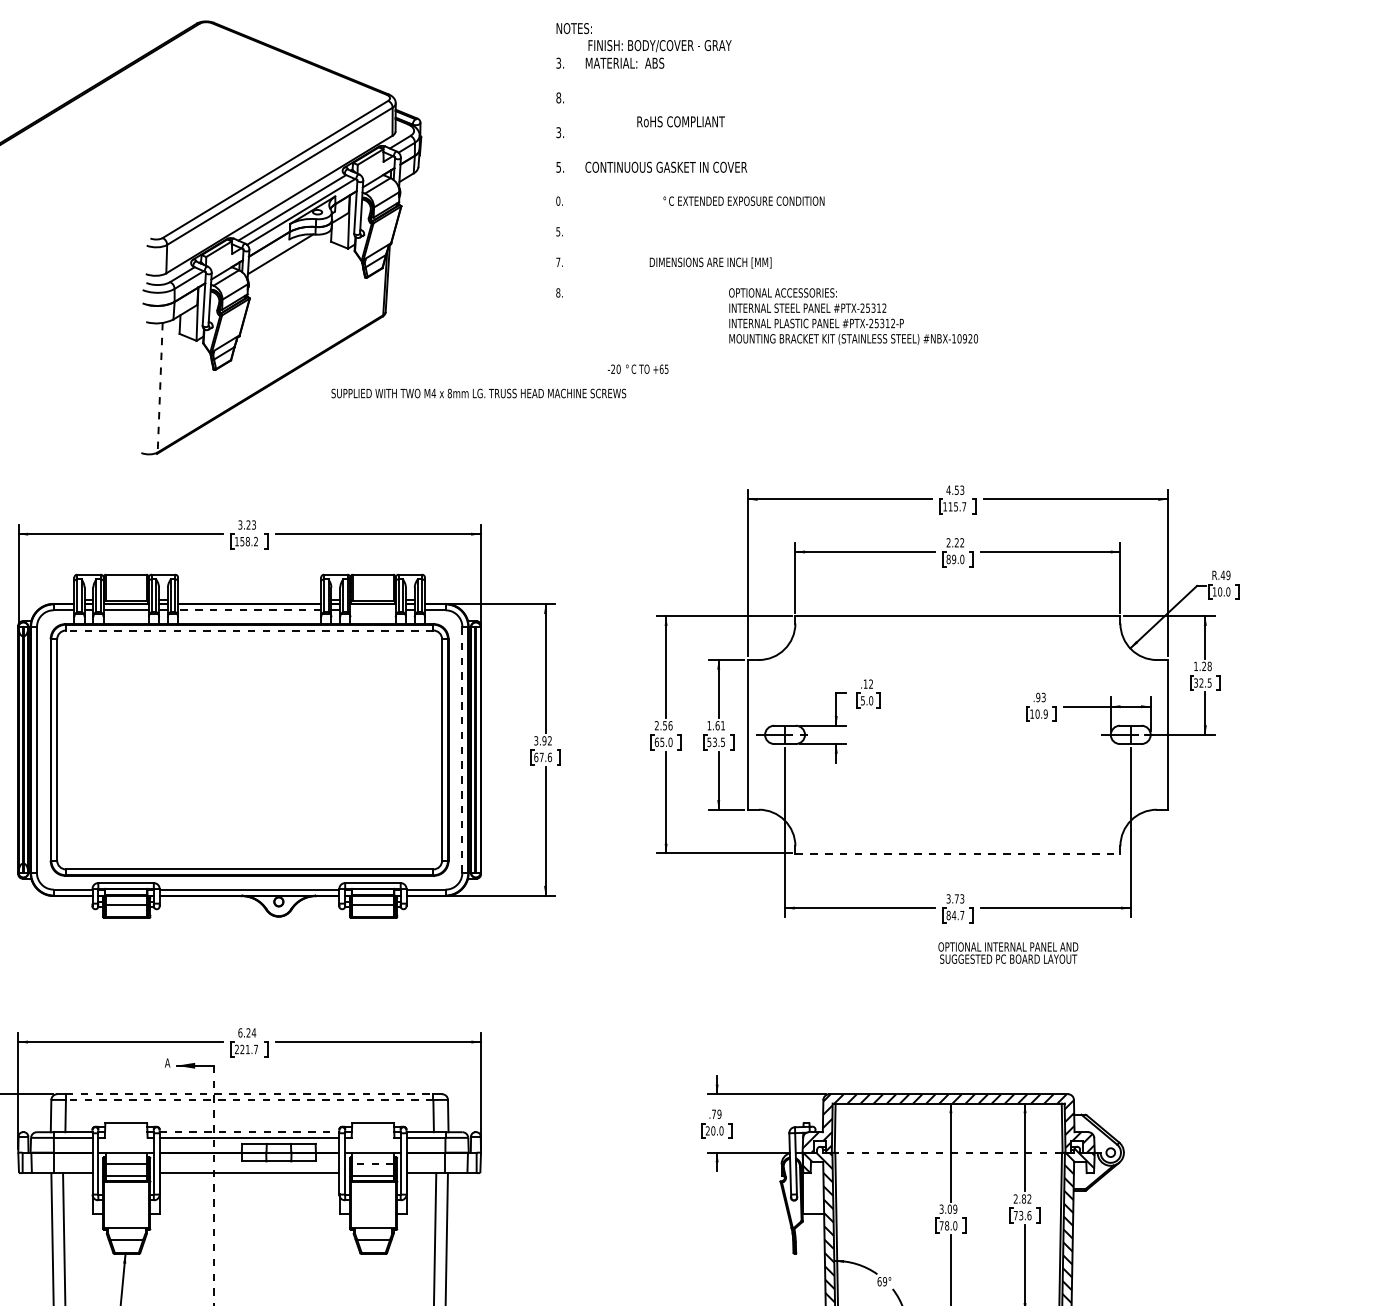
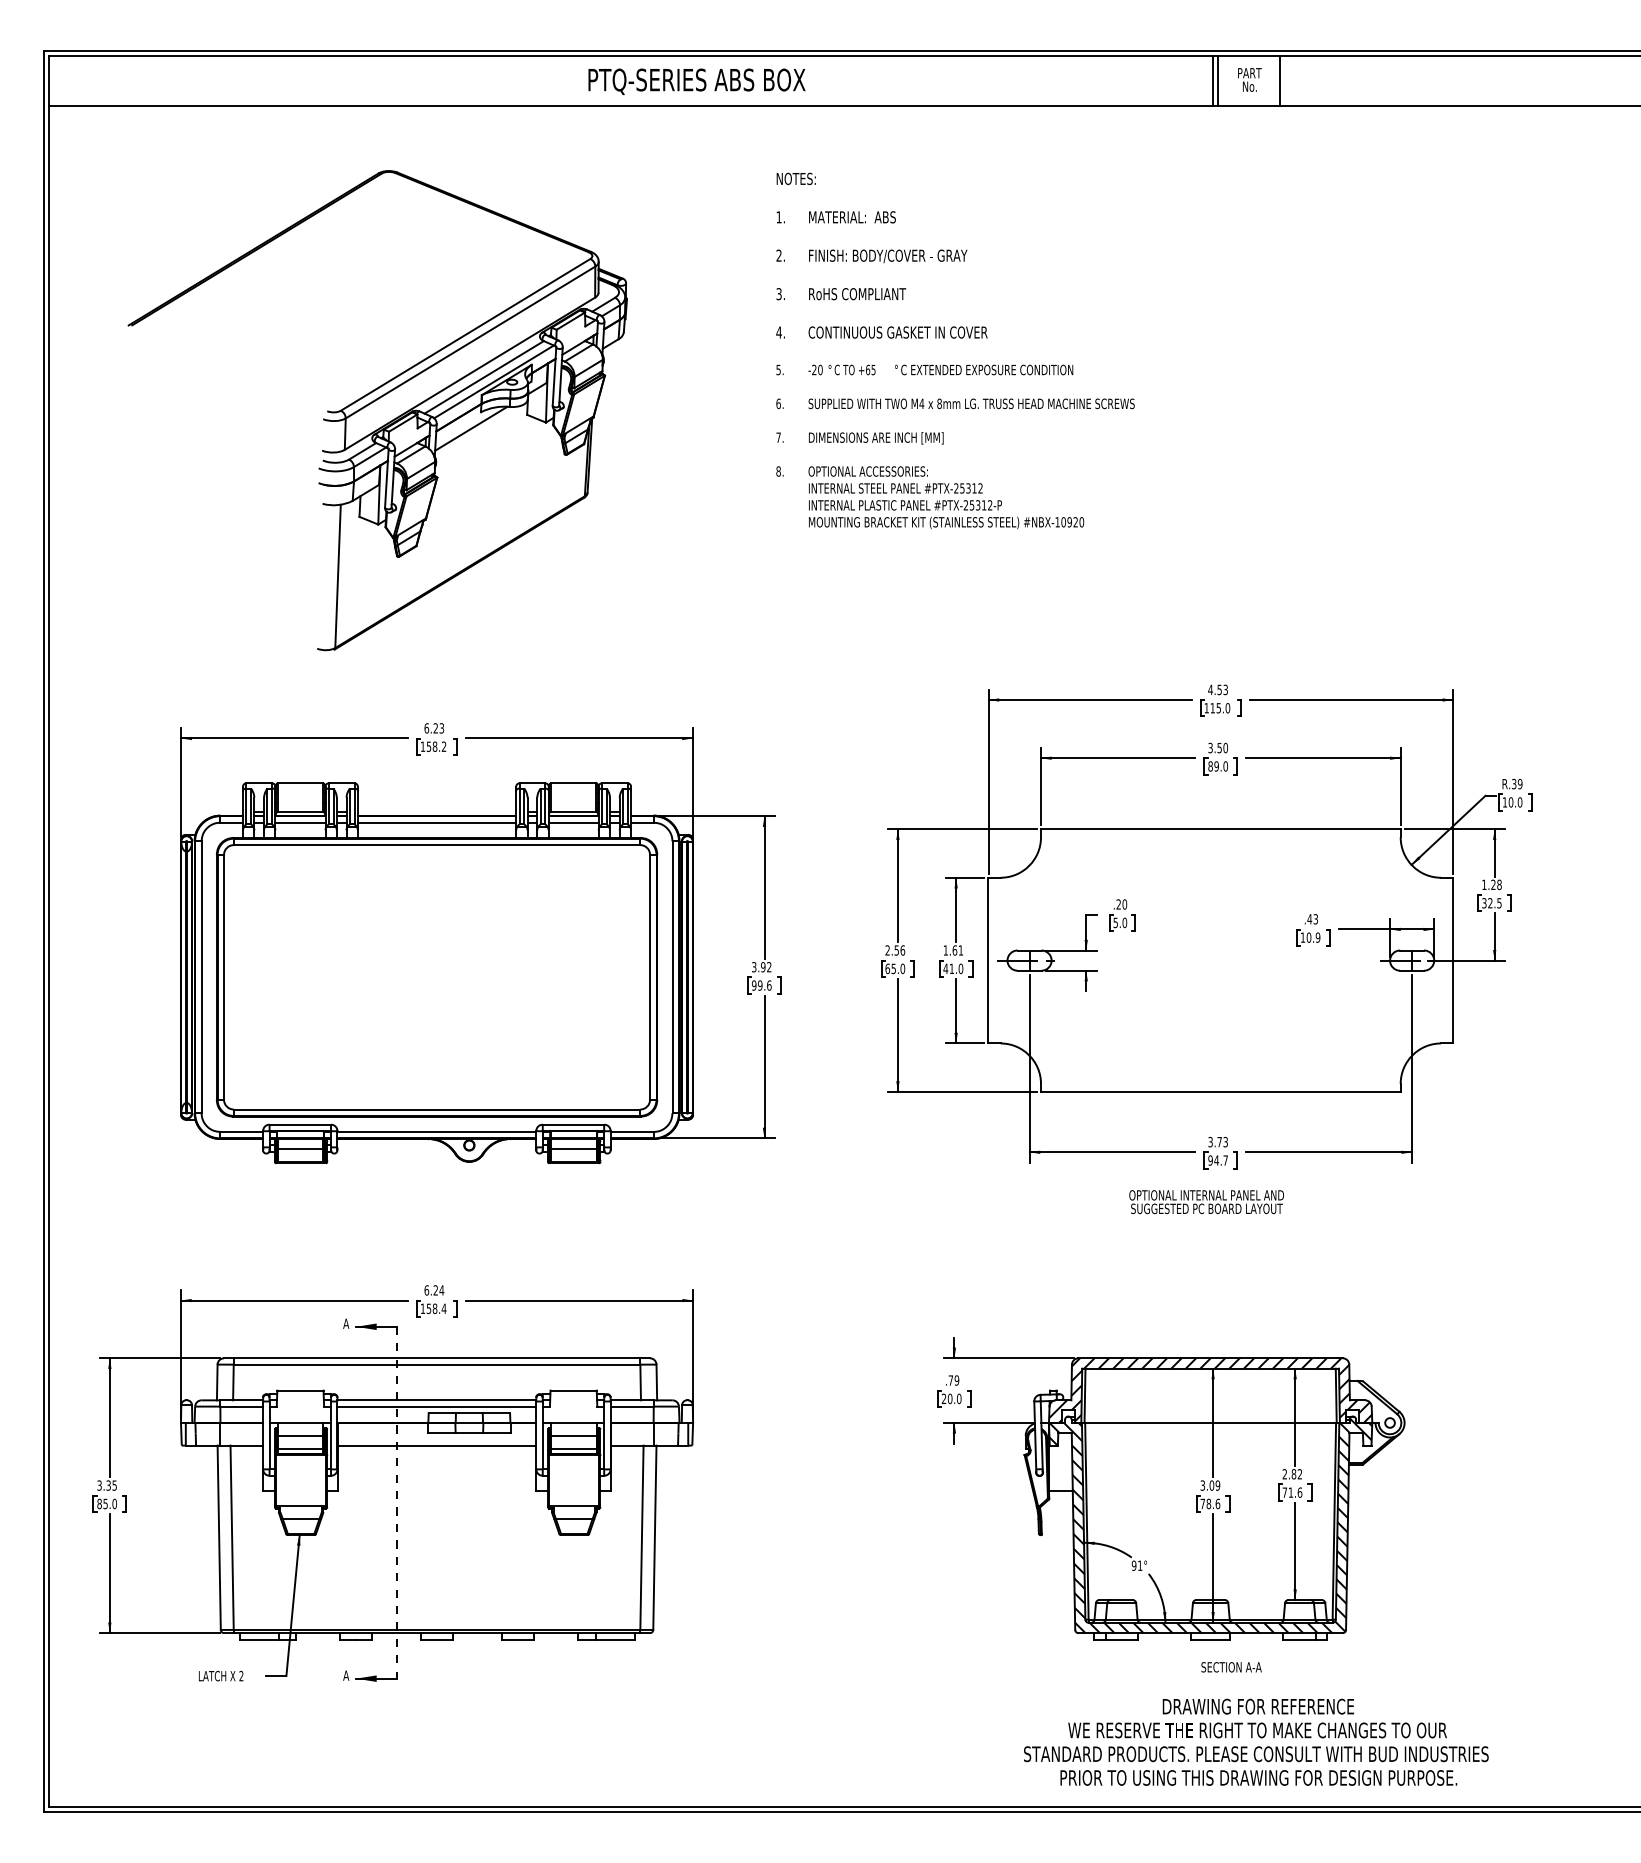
text: (660, 46) -> (888, 256), moved
text: (558, 63) -> (778, 217), 3. -> 1.
text: (558, 97) -> (778, 255), 8. -> 2.
text: (681, 122) -> (857, 294), moved
text: (558, 167) -> (778, 332), 5. -> 4.
text: (558, 200) -> (778, 369), 0. -> 5.
text: (558, 231) -> (778, 403), 5. -> 6.
text: (710, 263) -> (876, 438), moved
text: (853, 316) -> (946, 497), moved
text: (637, 368) -> (841, 369), moved
line: (160, 387) -> (338, 576), dashed -> solid
text: (478, 393) -> (971, 403), moved
text: (963, 507) -> (1227, 708), 115.7 -> 115.0
text: (240, 525) -> (426, 728), 3.23 -> 6.23
text: (955, 542) -> (1218, 747), 2.22 -> 3.50
text: (1222, 574) -> (1513, 783), R.49 -> R.39
line: (249, 610) -> (436, 822), dashed -> solid
line: (372, 610) -> (573, 822), added
line: (249, 630) -> (436, 845), dashed -> solid
text: (868, 684) -> (1121, 904), .12 -> .20
text: (1038, 697) -> (1309, 919), .93 -> .43
text: (716, 742) -> (953, 968), 53.5 -> 41.0
line: (462, 750) -> (672, 977), dashed -> solid
text: (538, 757) -> (756, 985), 67.6 -> 99.6
line: (957, 853) -> (1220, 1091), dashed -> solid
text: (948, 915) -> (1210, 1160), 84.7 -> 94.7
text: (1008, 953) -> (1206, 1202), moved
text: (246, 1049) -> (433, 1308), 221.7 -> 158.4
line: (250, 1094) -> (437, 1358), dashed -> solid
line: (249, 1099) -> (436, 1364), dashed -> solid
line: (250, 1132) -> (437, 1400), dashed -> solid
line: (948, 1152) -> (1210, 1422), dashed -> solid
line: (372, 1163) -> (573, 1435), dashed -> solid
text: (1020, 1215) -> (1290, 1492), 73.6 -> 71.6
text: (954, 1225) -> (1217, 1503), 78.0 -> 78.6
text: (881, 1281) -> (1136, 1565), 69° -> 91°

